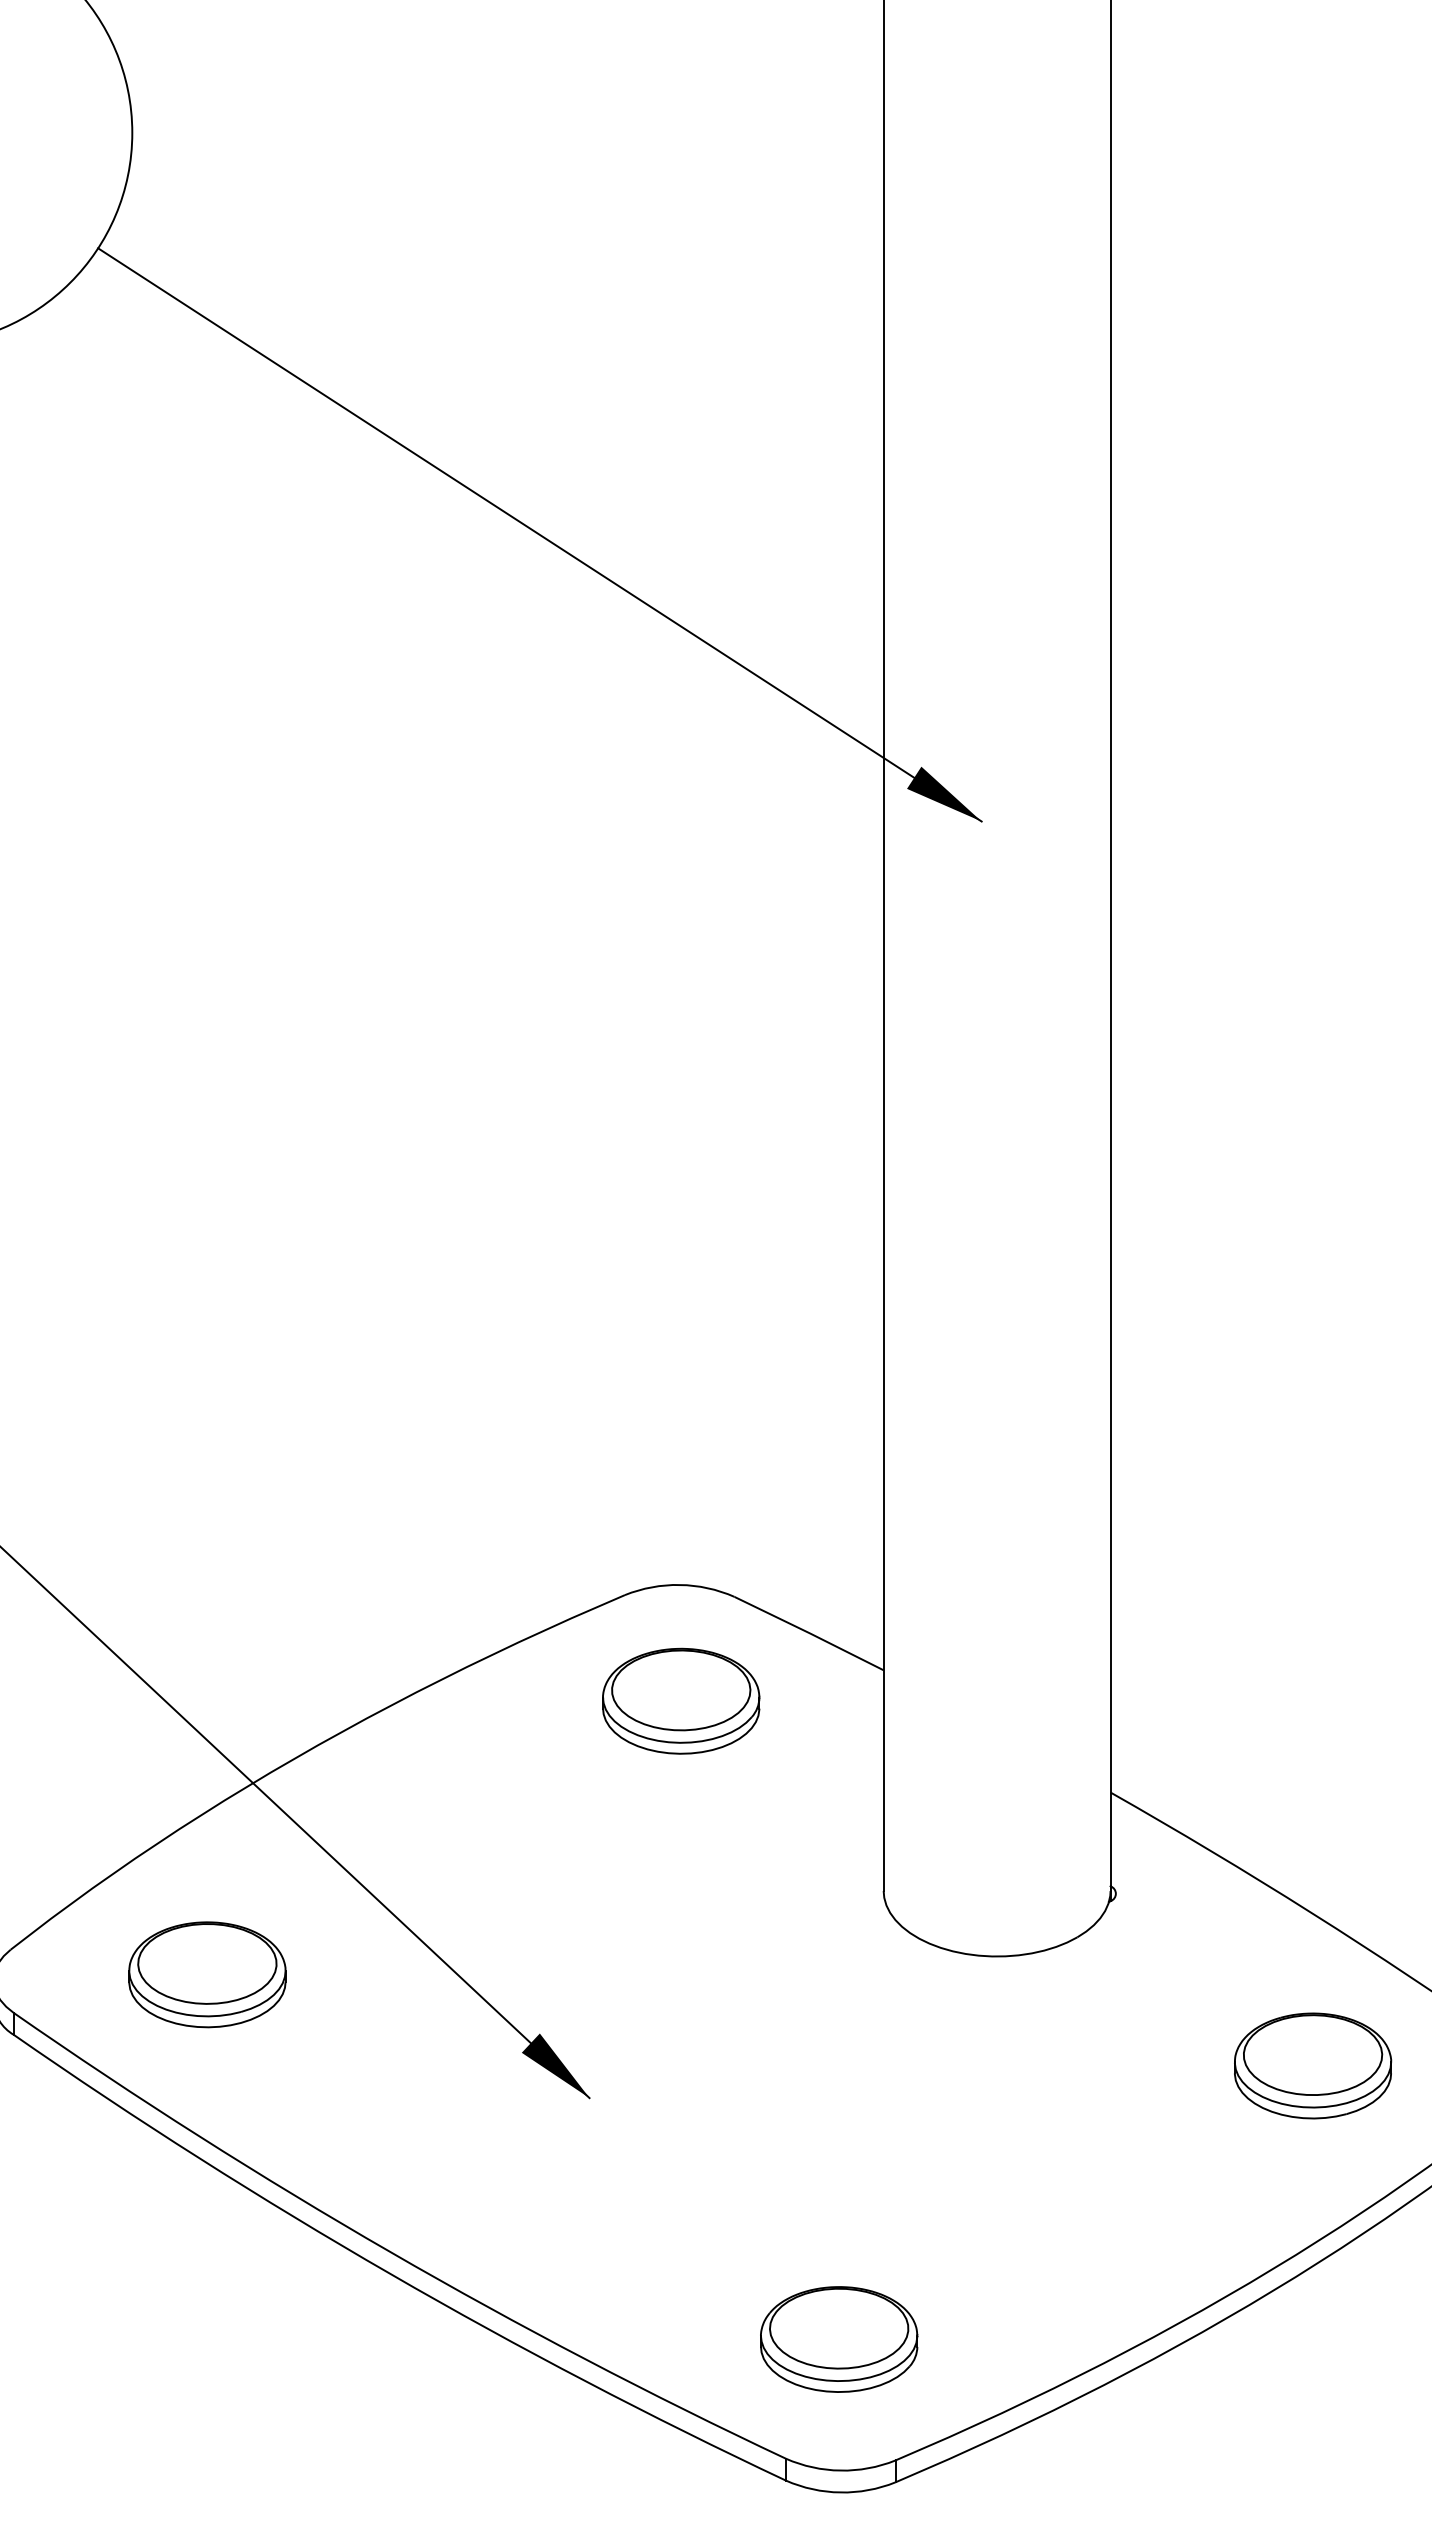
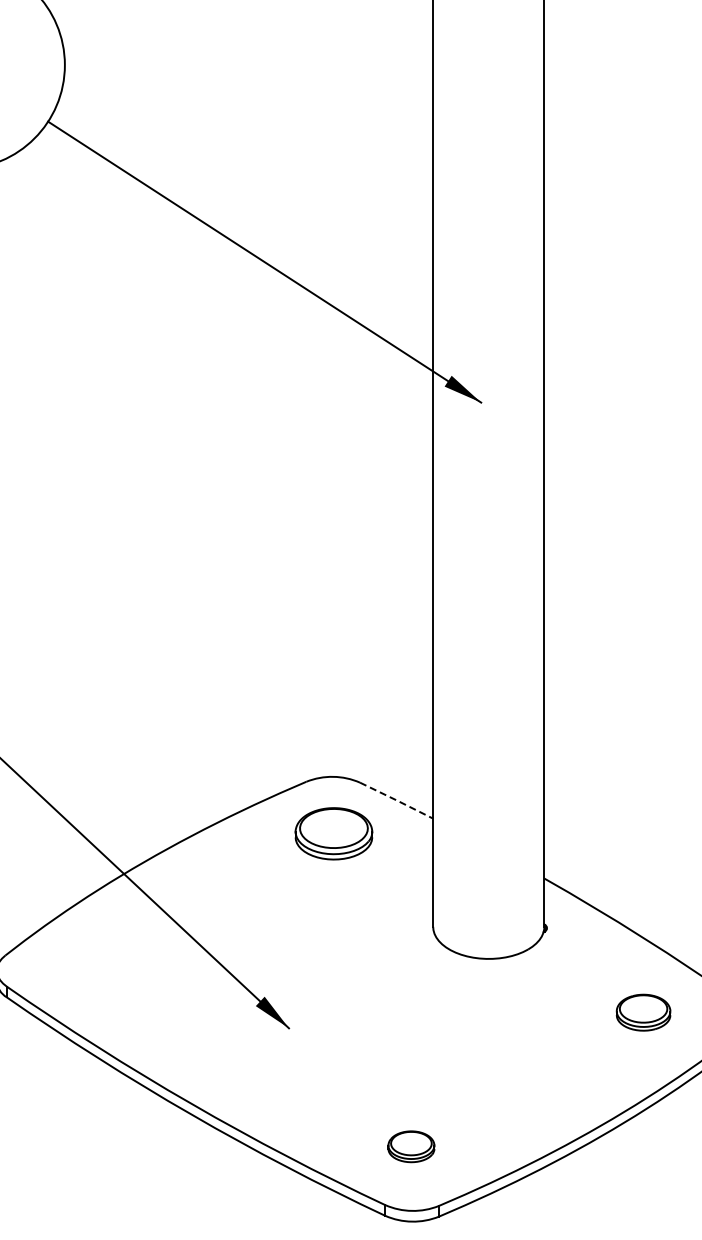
line: (810, 1633) -> (397, 800), solid -> dashed
part: (206, 1973) -> (101, 967), removed
part: (1312, 2065) -> (643, 1012), size x0.7
part: (839, 2339) -> (411, 1146), size x0.6

